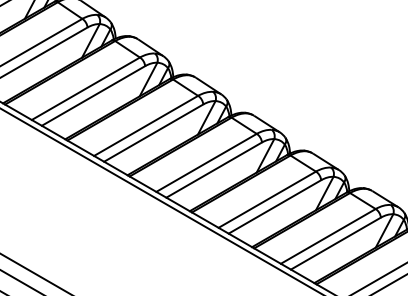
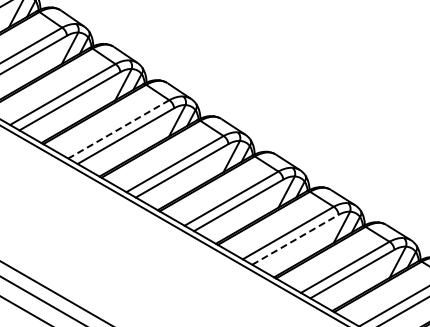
line: (85, 88) -> (118, 129), solid -> dashed
line: (275, 206) -> (295, 239), solid -> dashed

